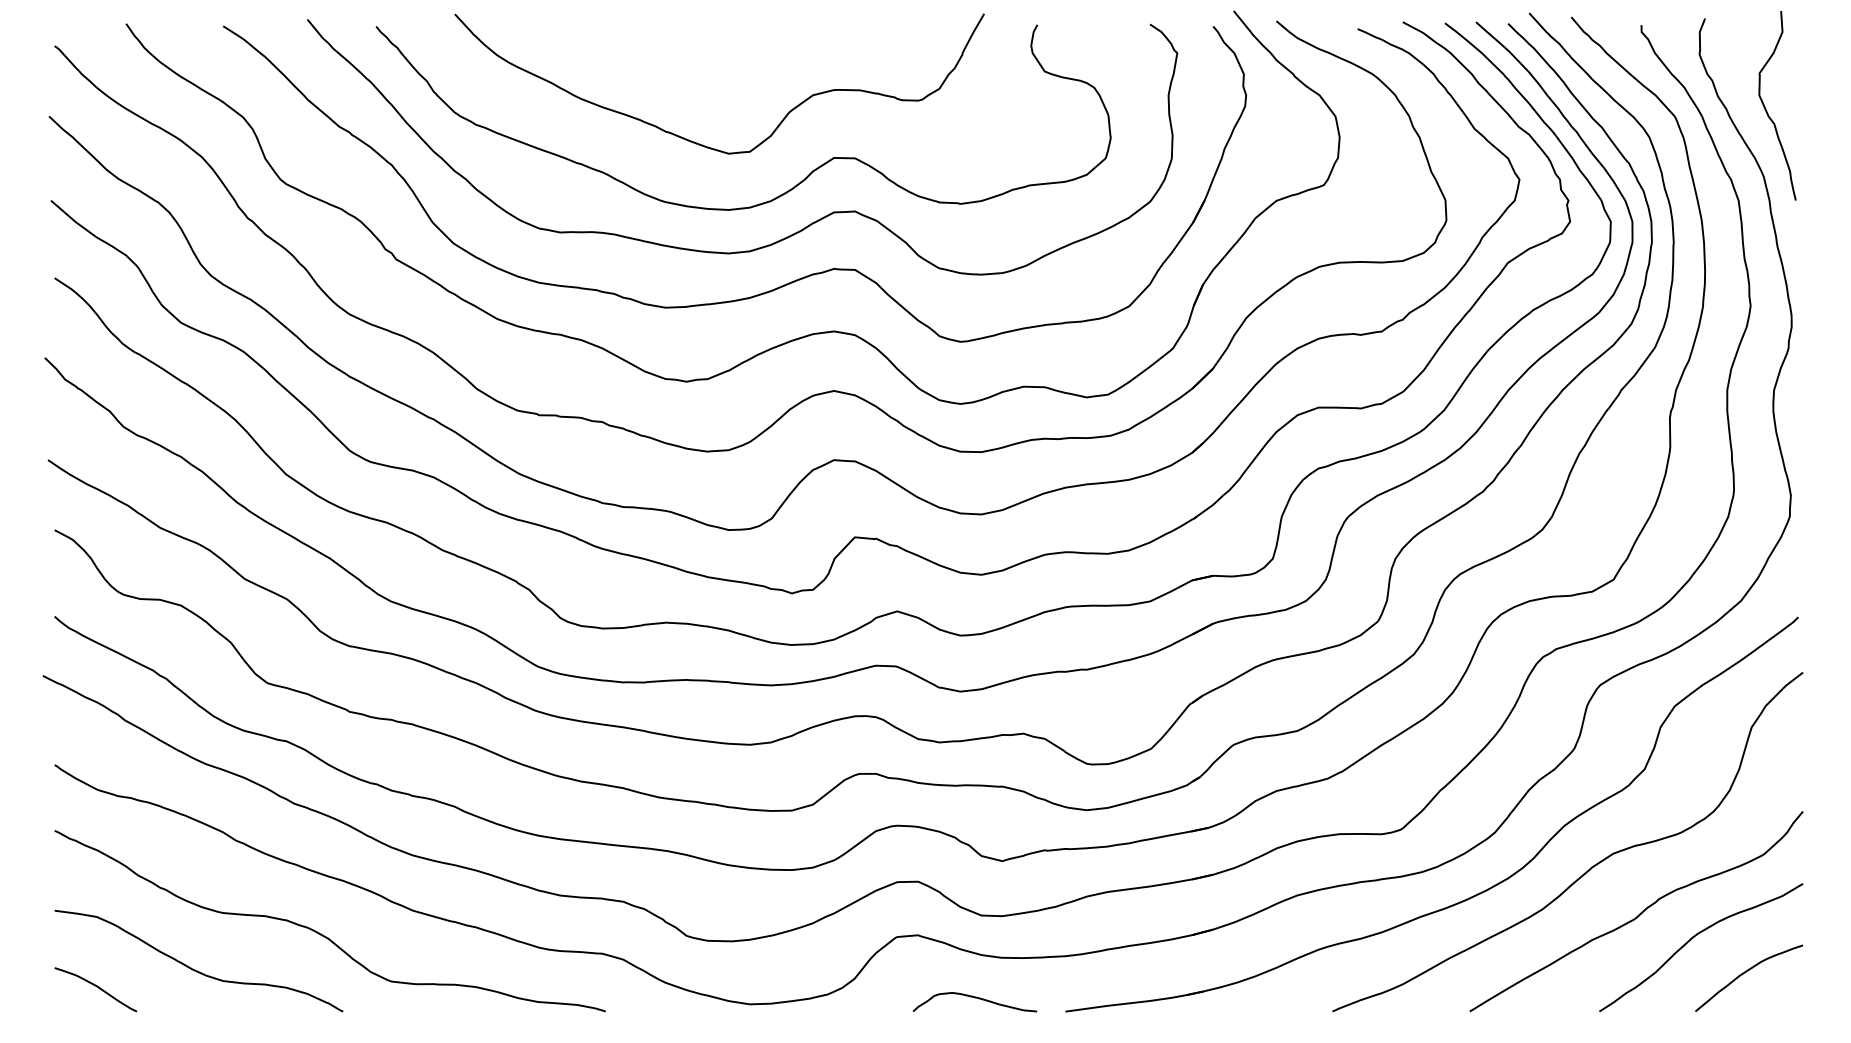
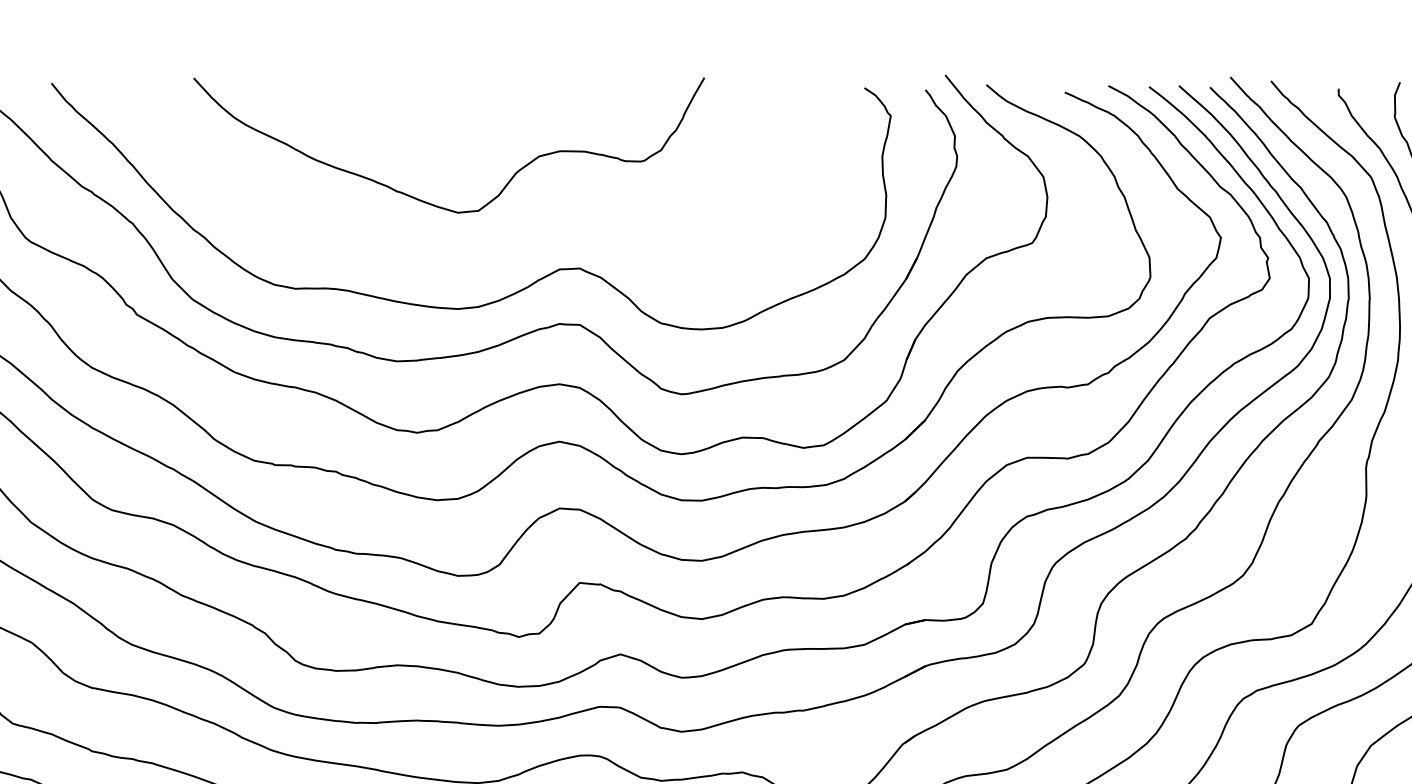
curve: (793, 186) -> (520, 244), removed

